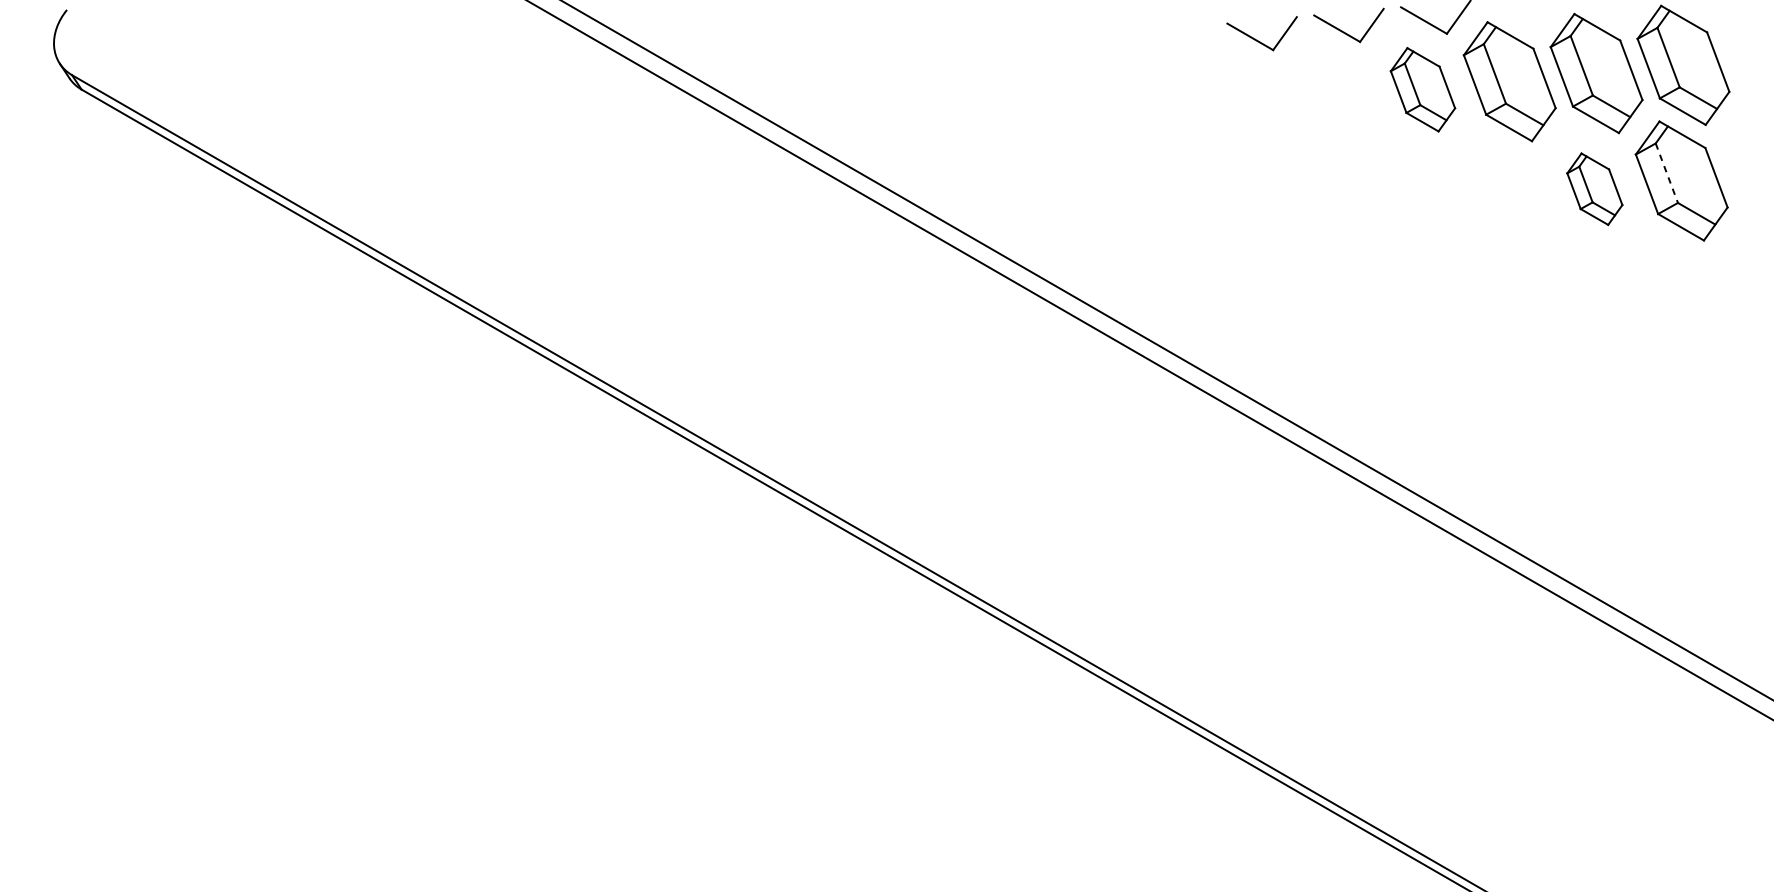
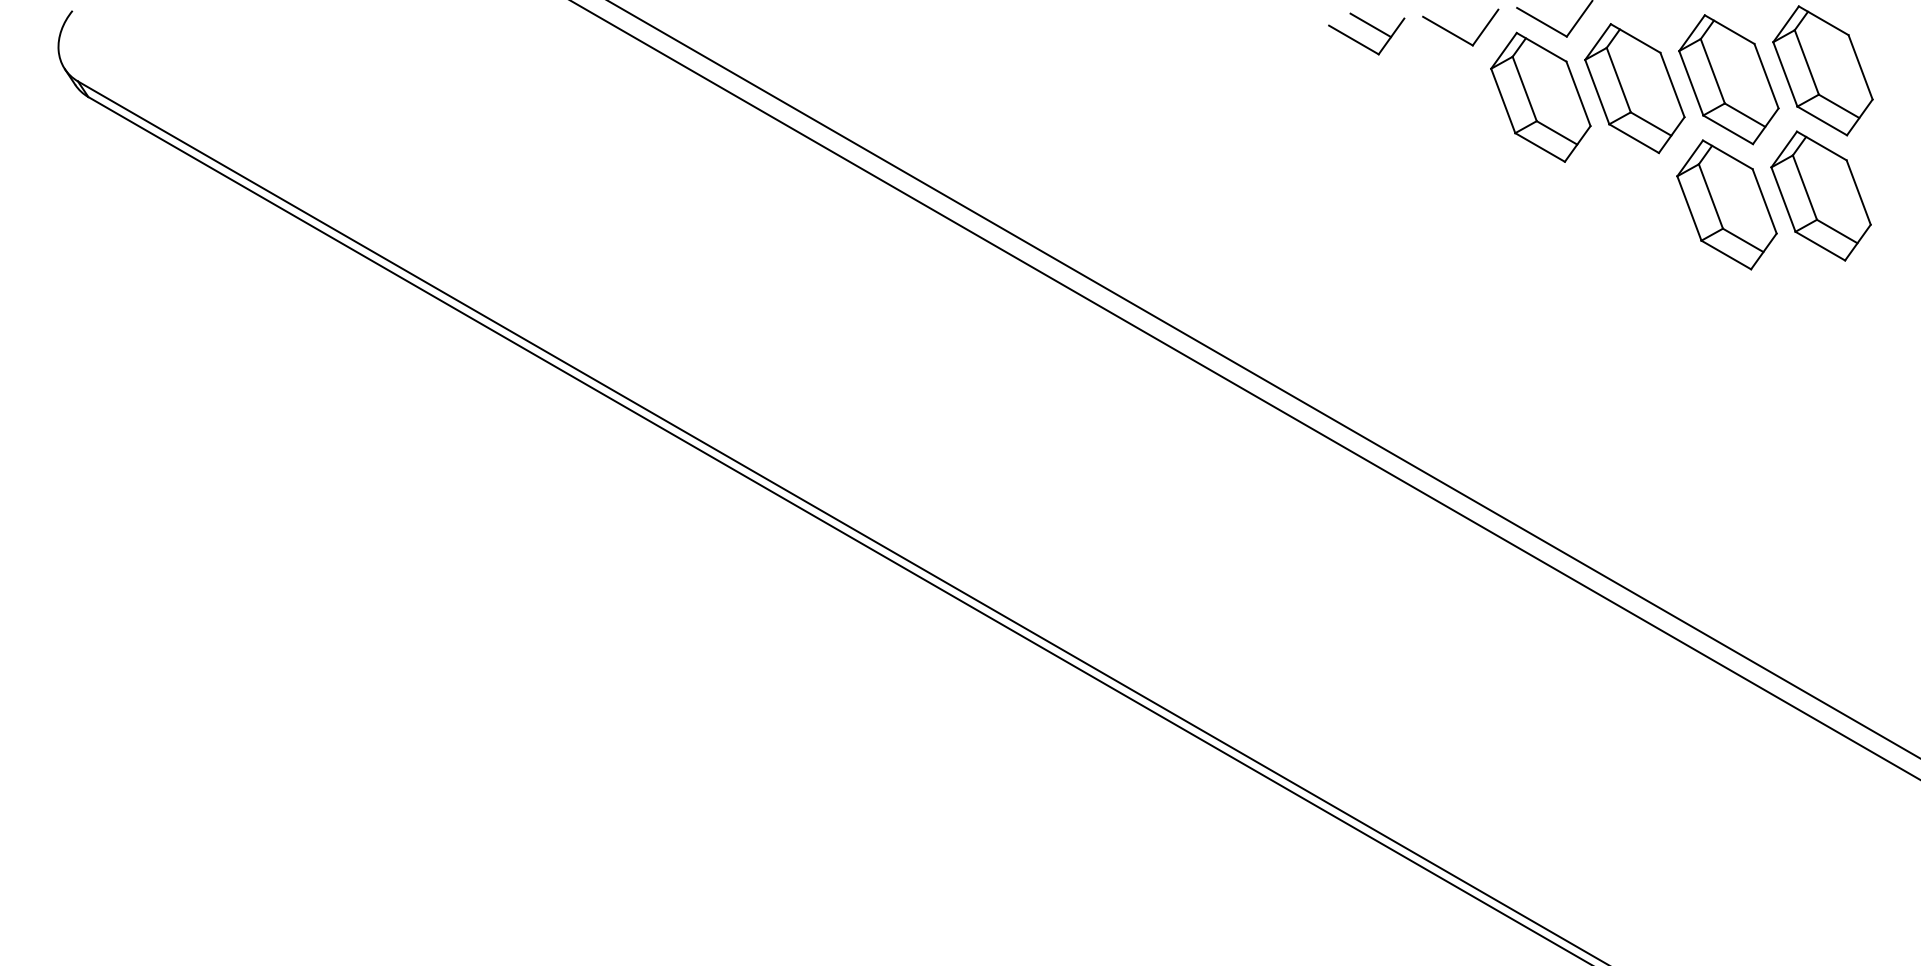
line: (1265, 23) -> (1370, 25), added
part: (1422, 89) -> (1540, 96), size x1.43
line: (1667, 174) -> (1805, 188), dashed -> solid
part: (1594, 188) -> (1726, 204), size x1.67

